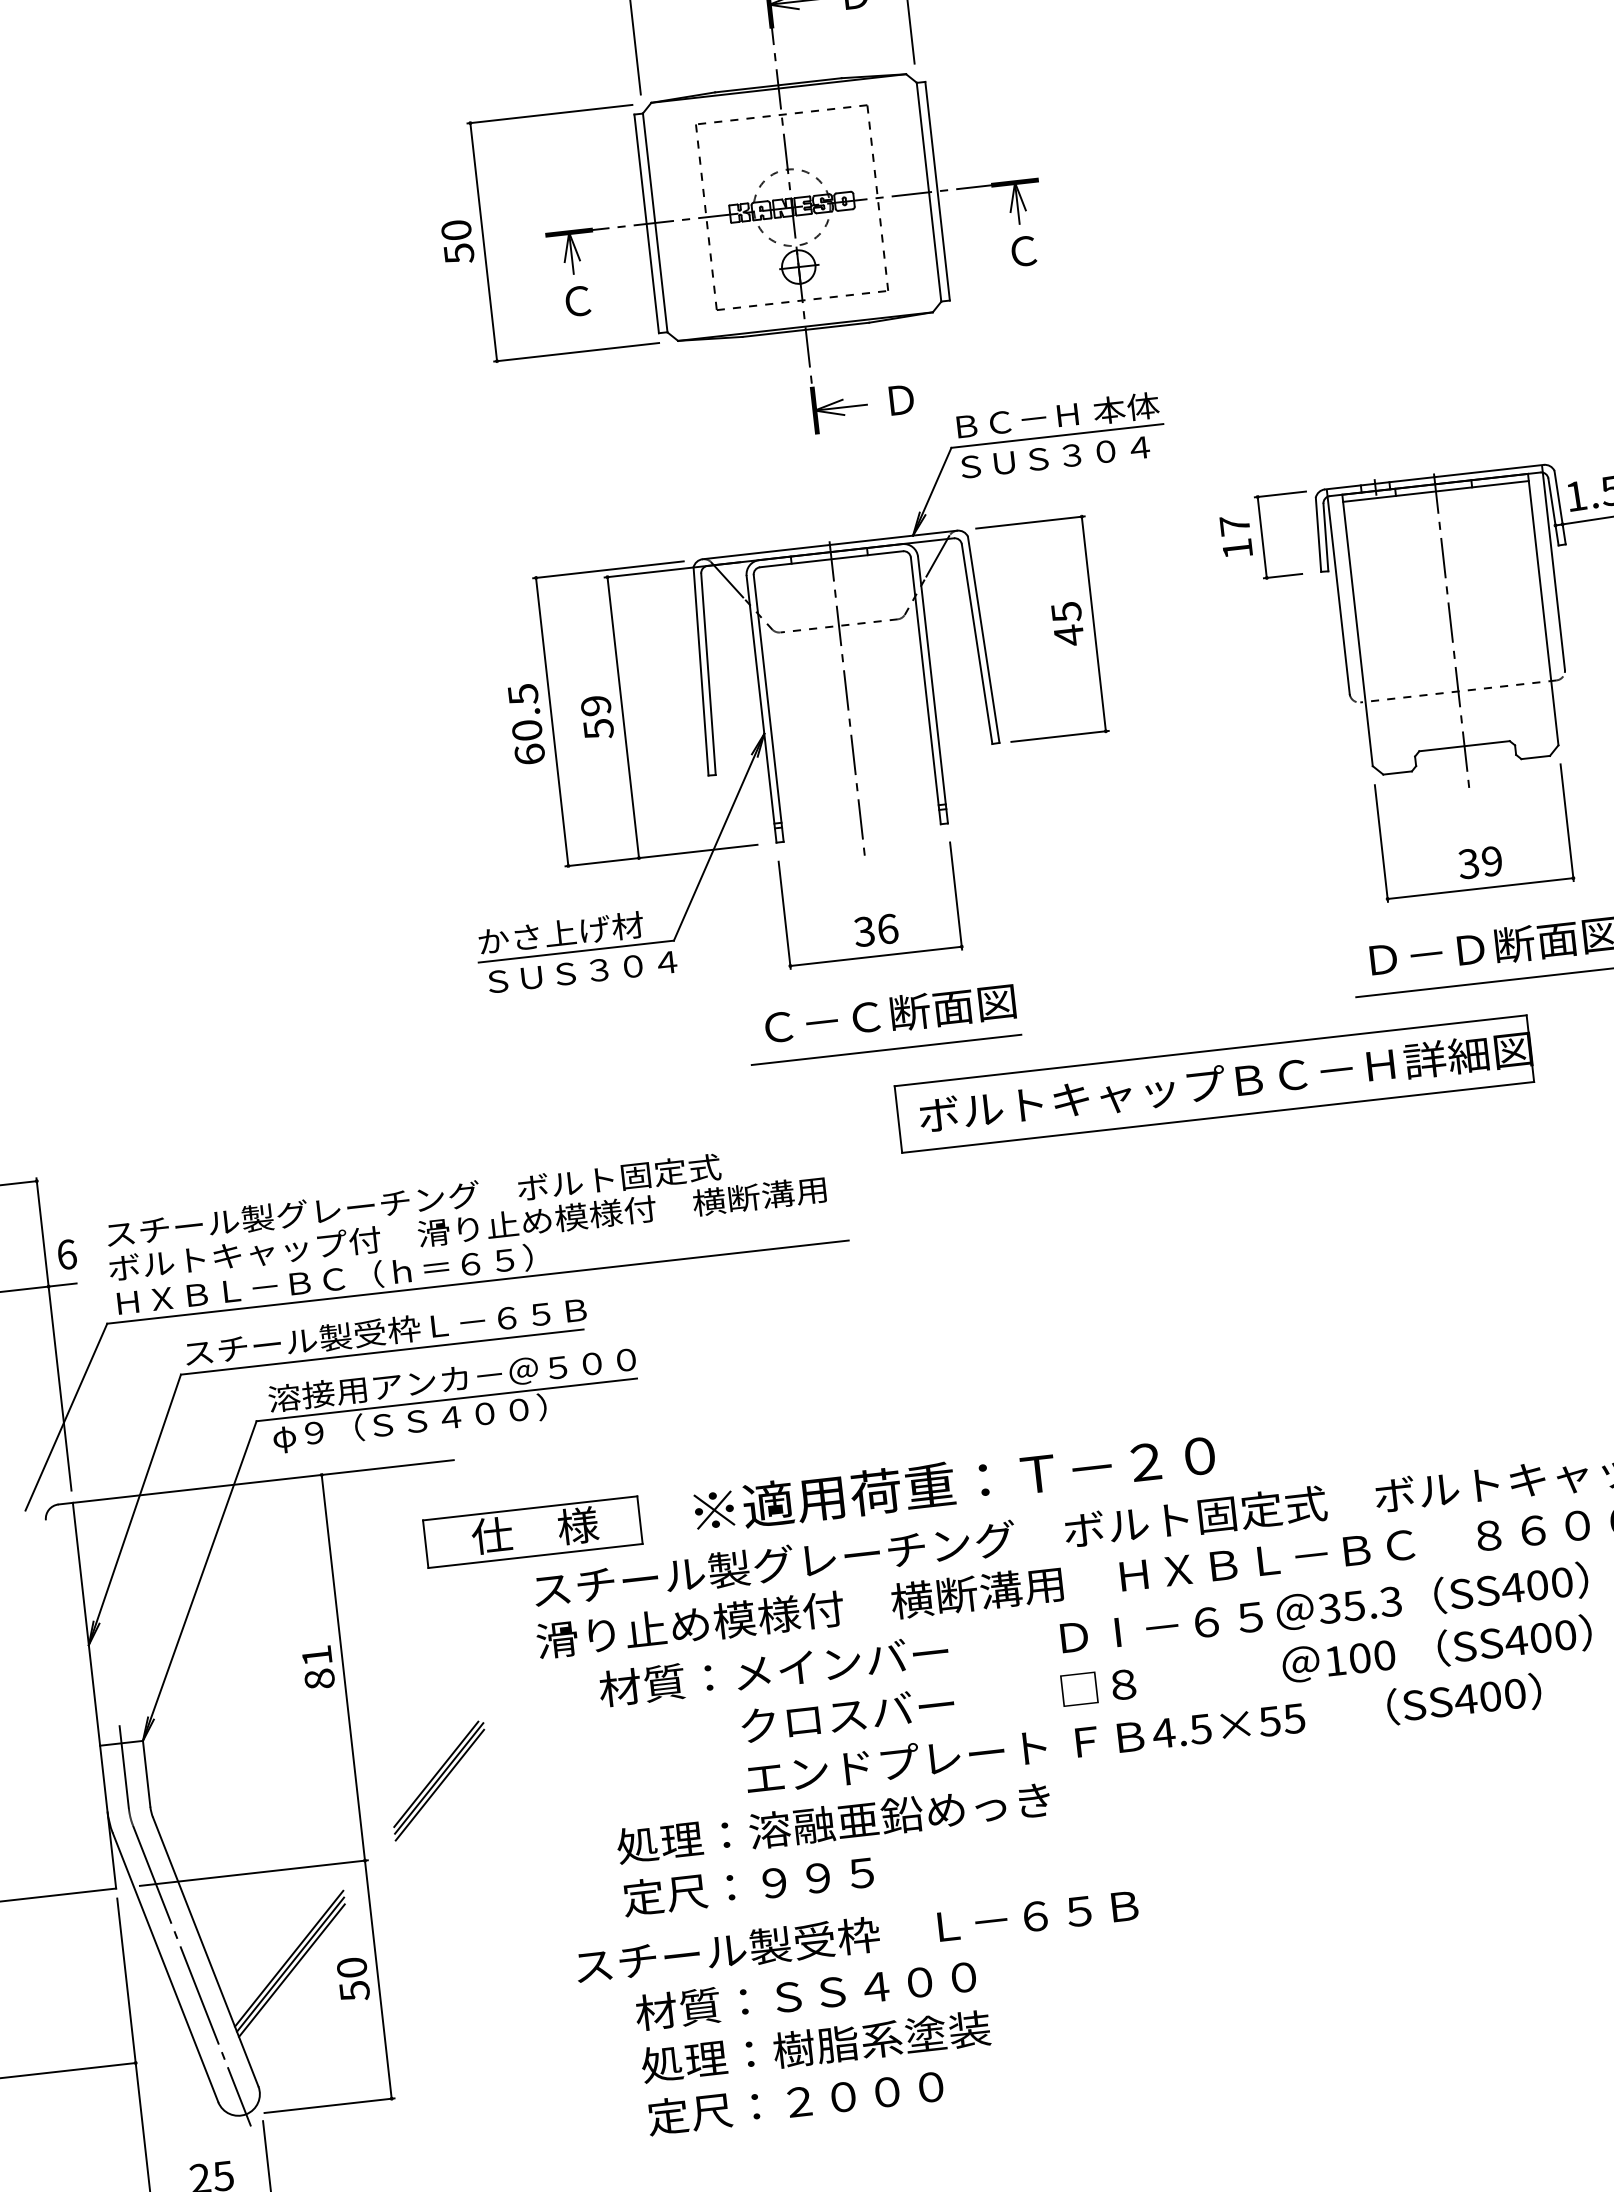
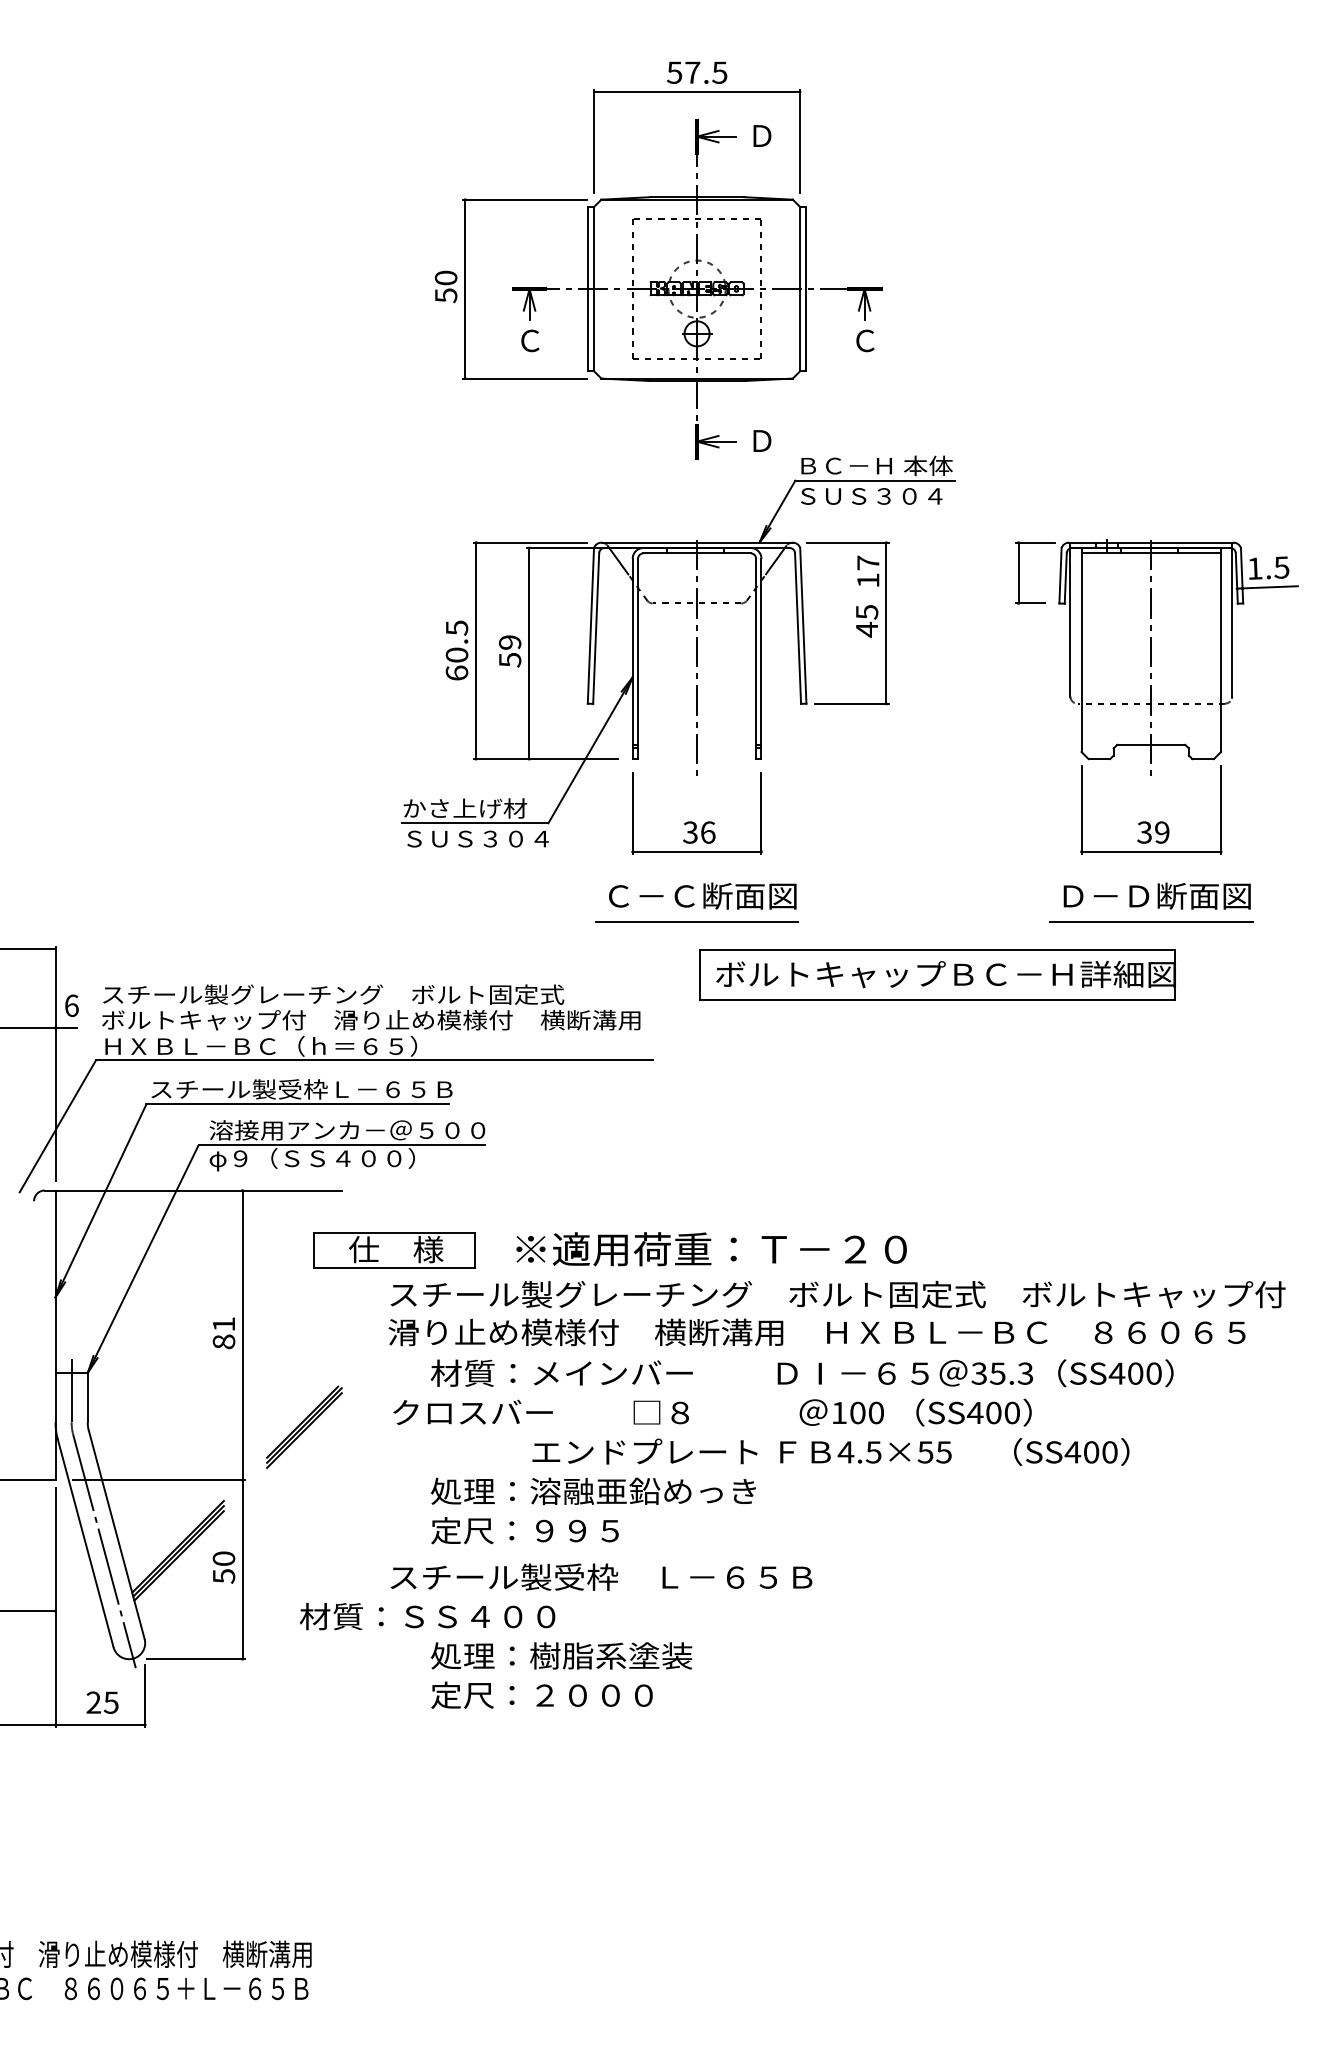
text: (1236, 535) -> (868, 570), moved
text: (1166, 1679) -> (712, 1412), moved
text: (805, 1994) -> (427, 1616), moved

